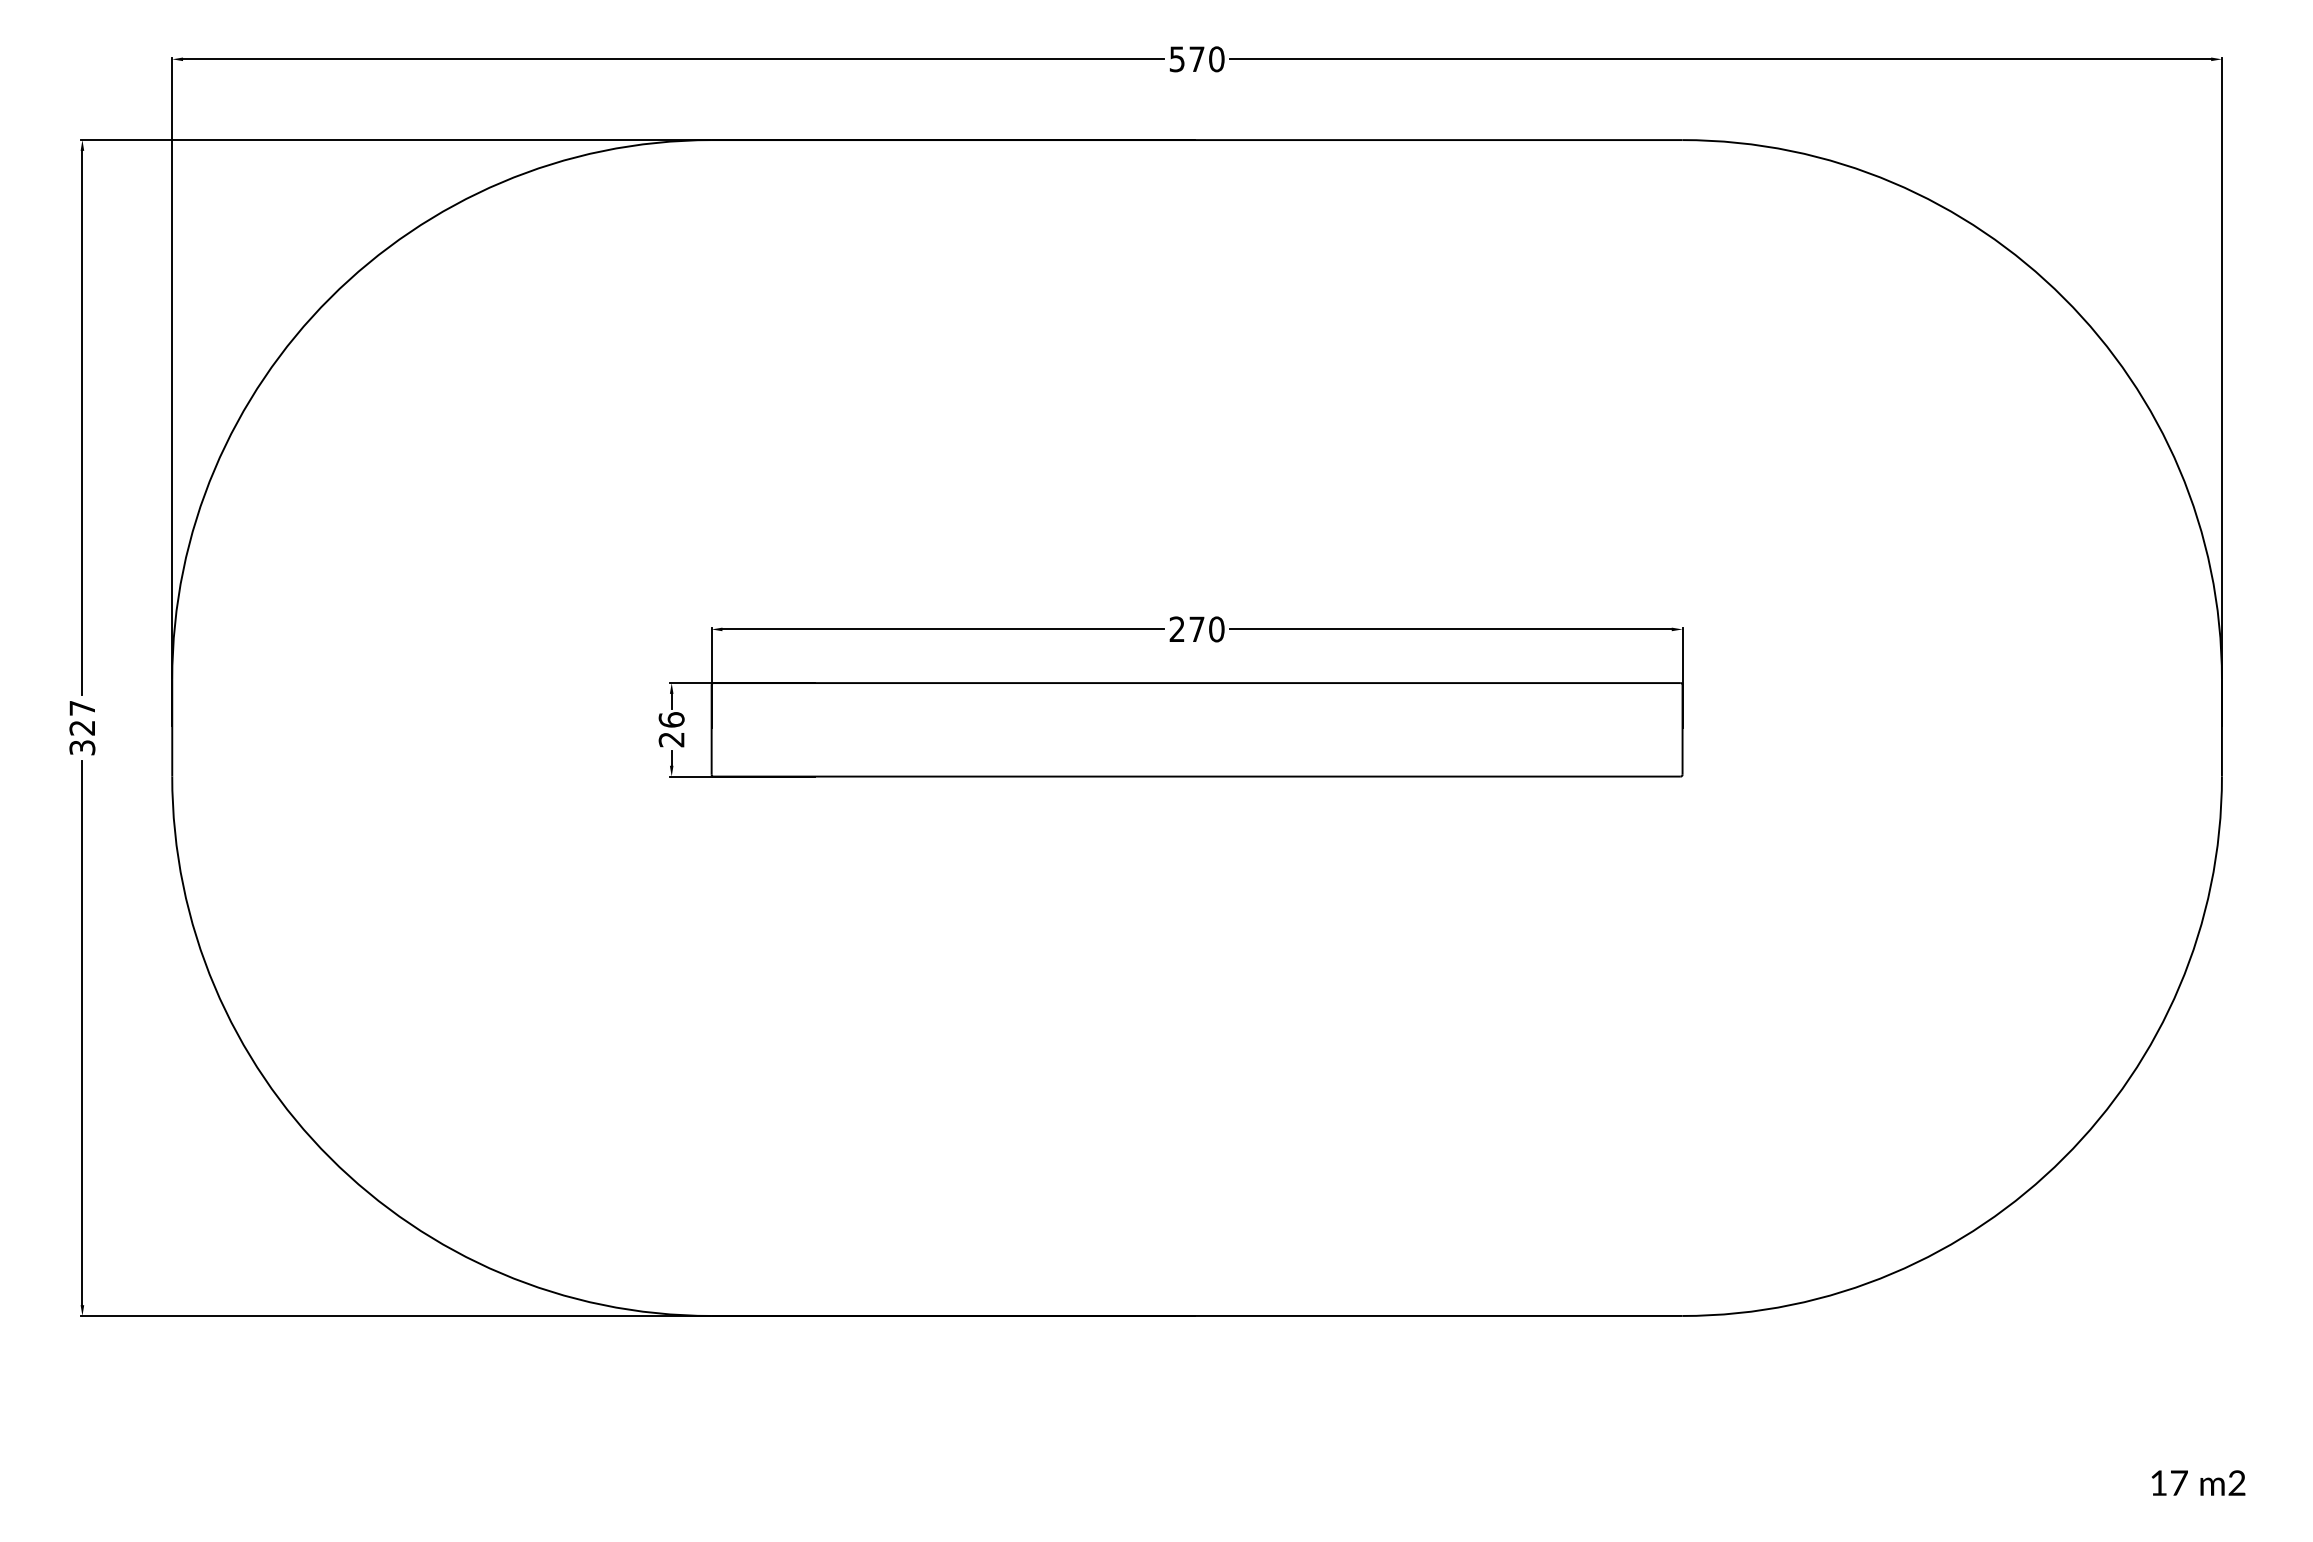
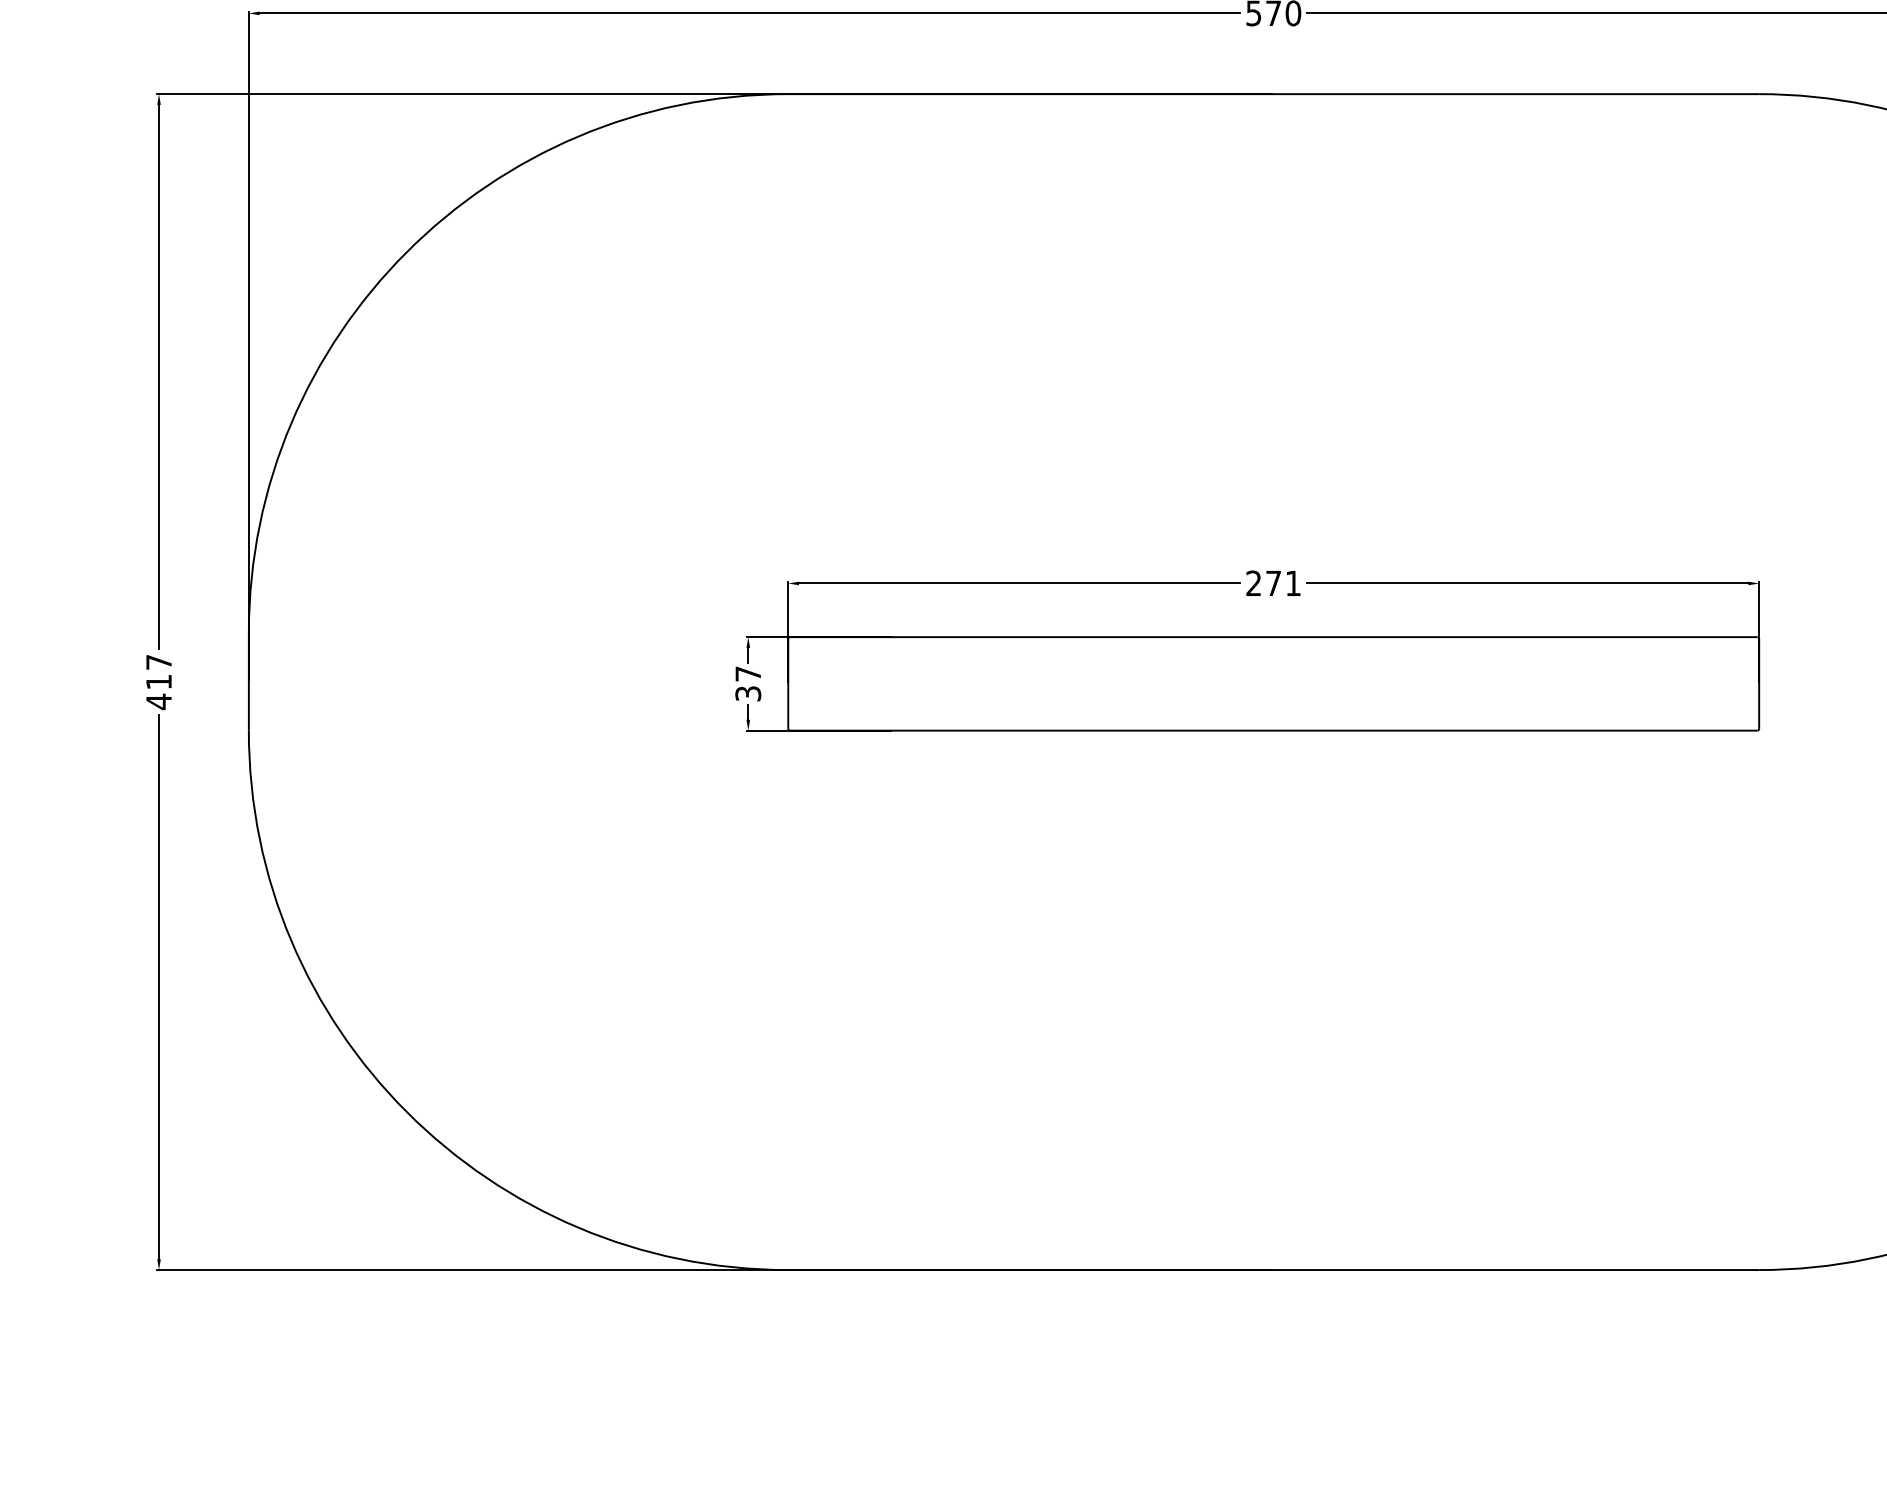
text: (1216, 629) -> (1293, 583), 270 -> 271
text: (671, 729) -> (748, 683), 26 -> 37
text: (82, 738) -> (159, 692), 327 -> 417

